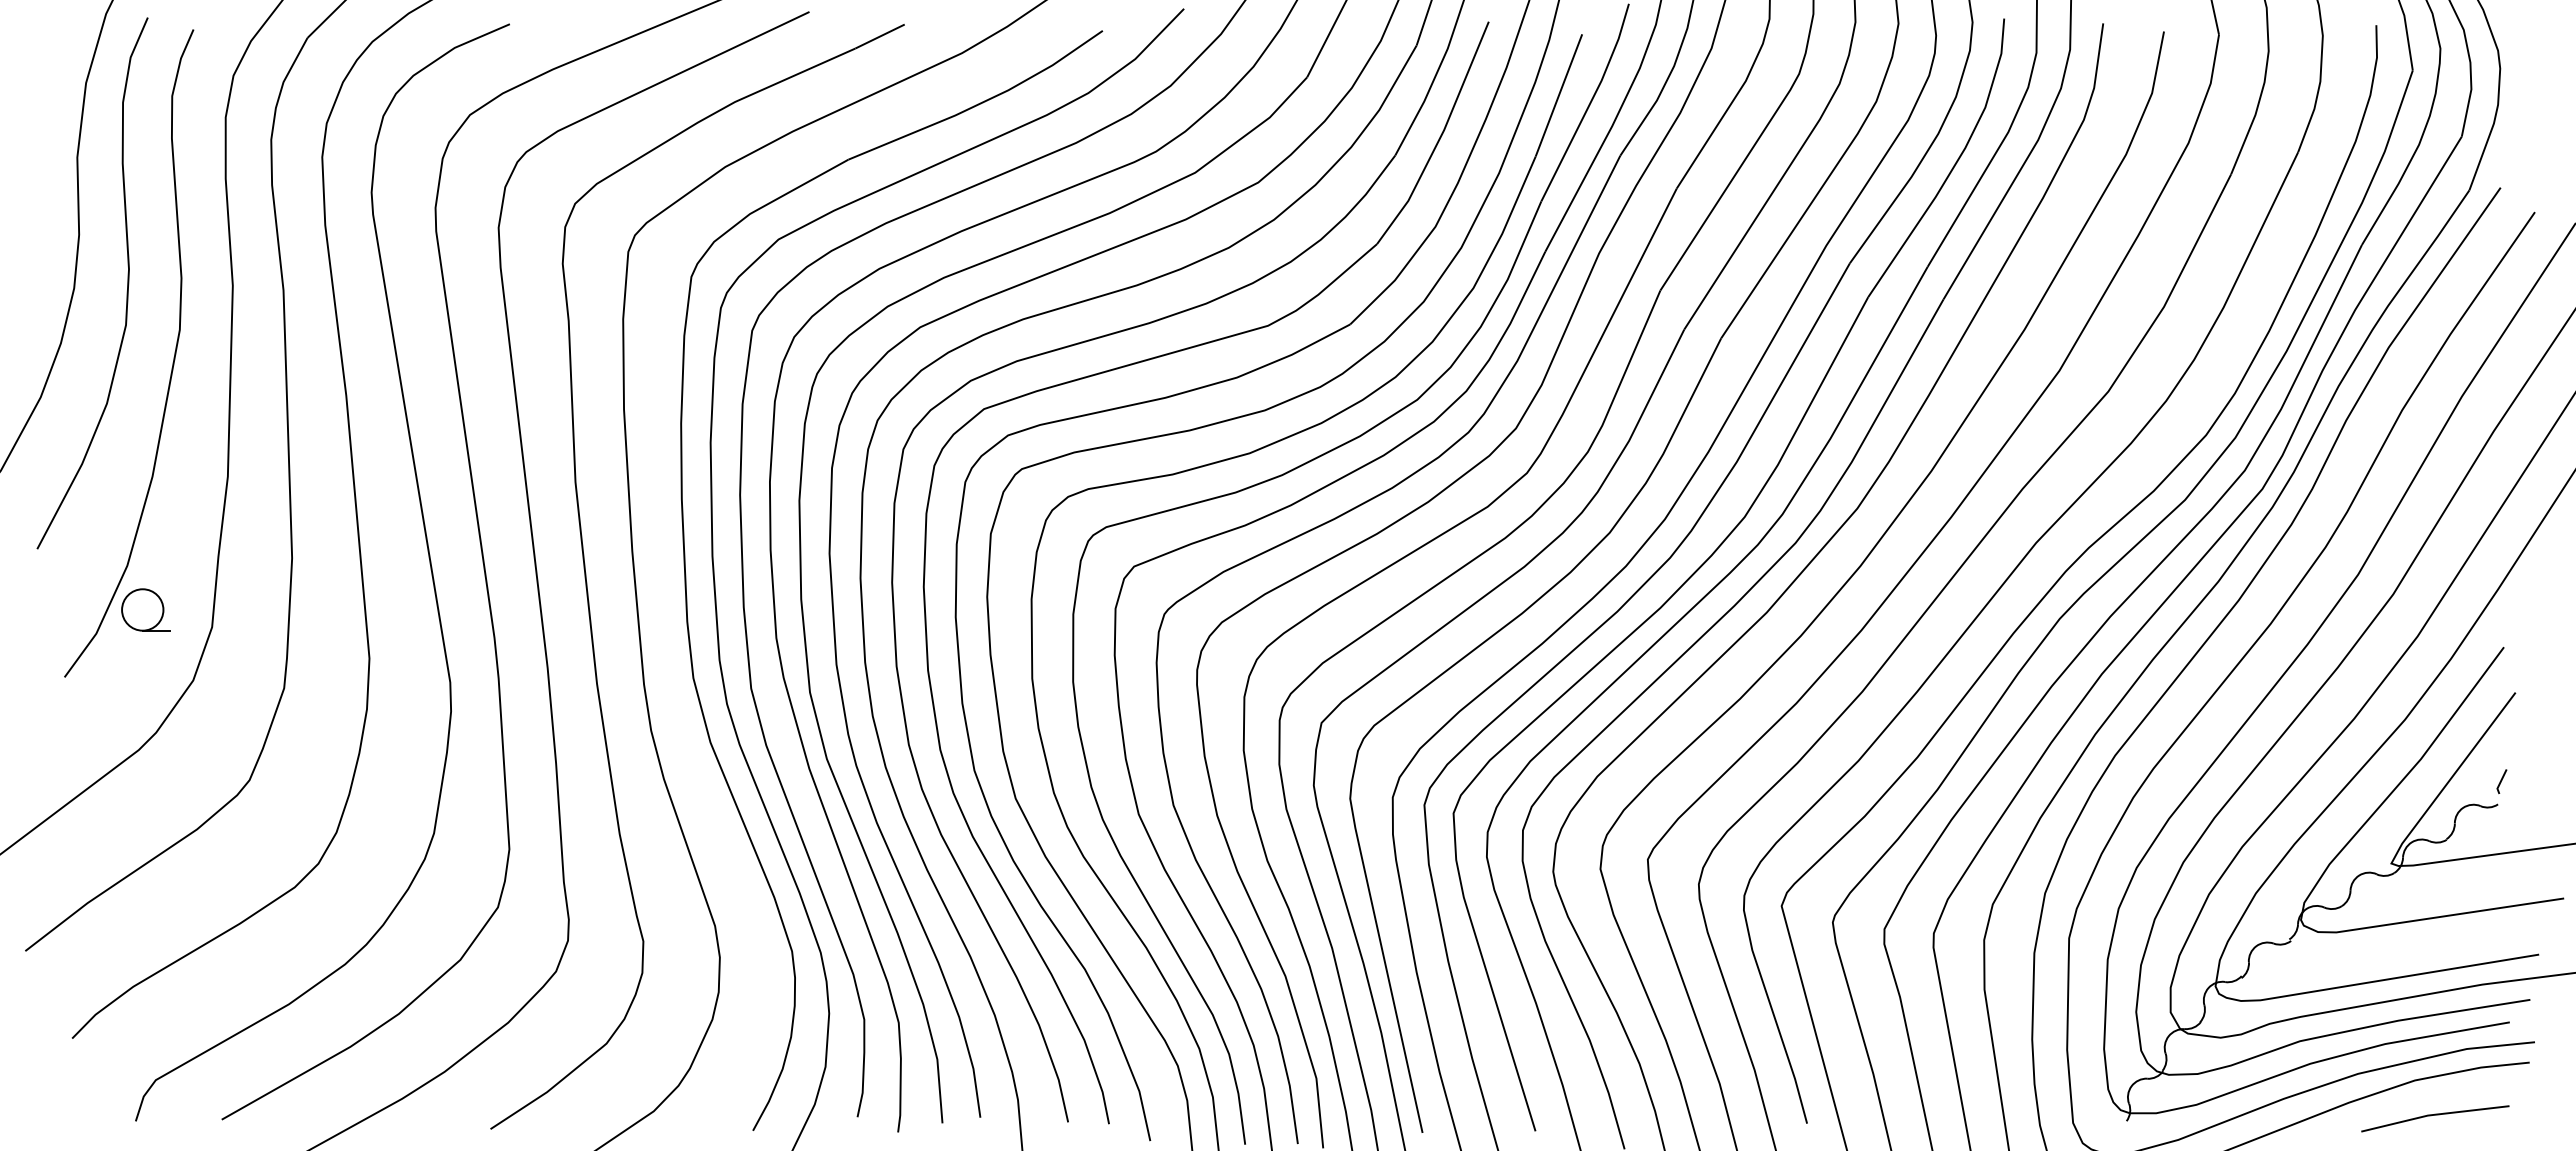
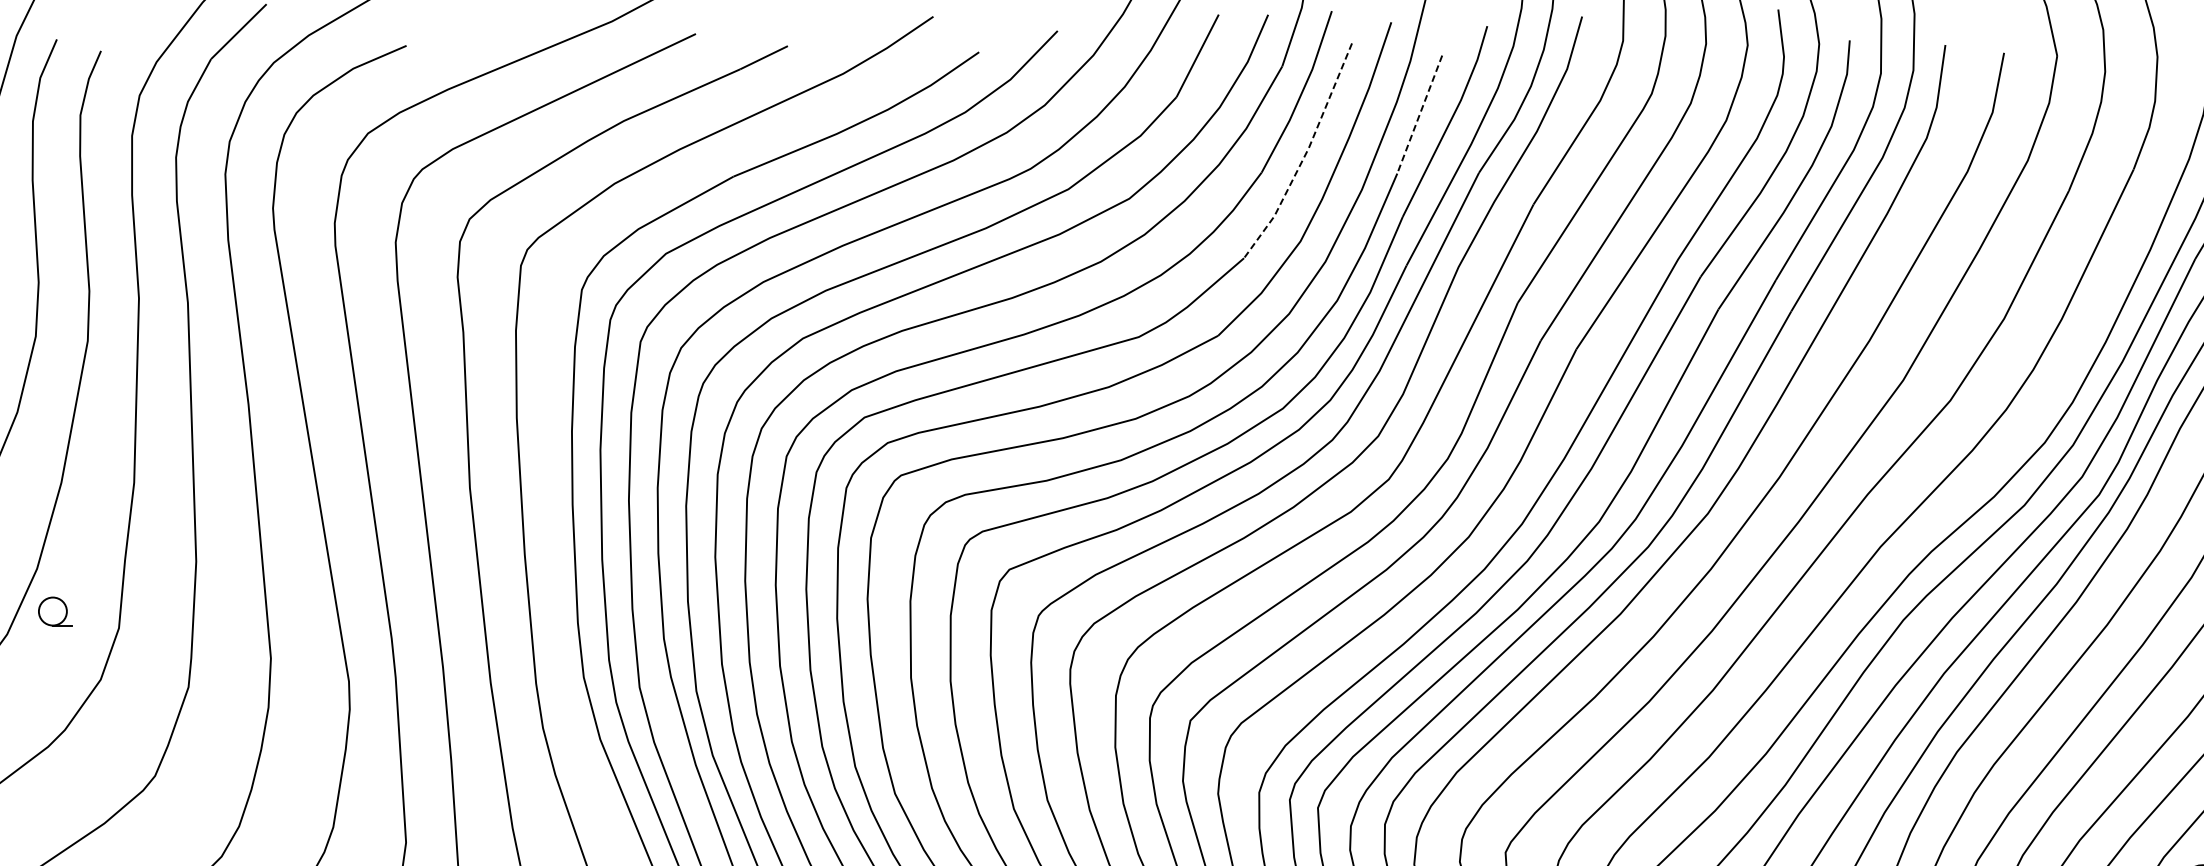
line: (1558, 95) -> (1419, 114), solid -> dashed
line: (1440, 137) -> (1305, 155), solid -> dashed
part: (145, 609) -> (54, 611), size x0.7

